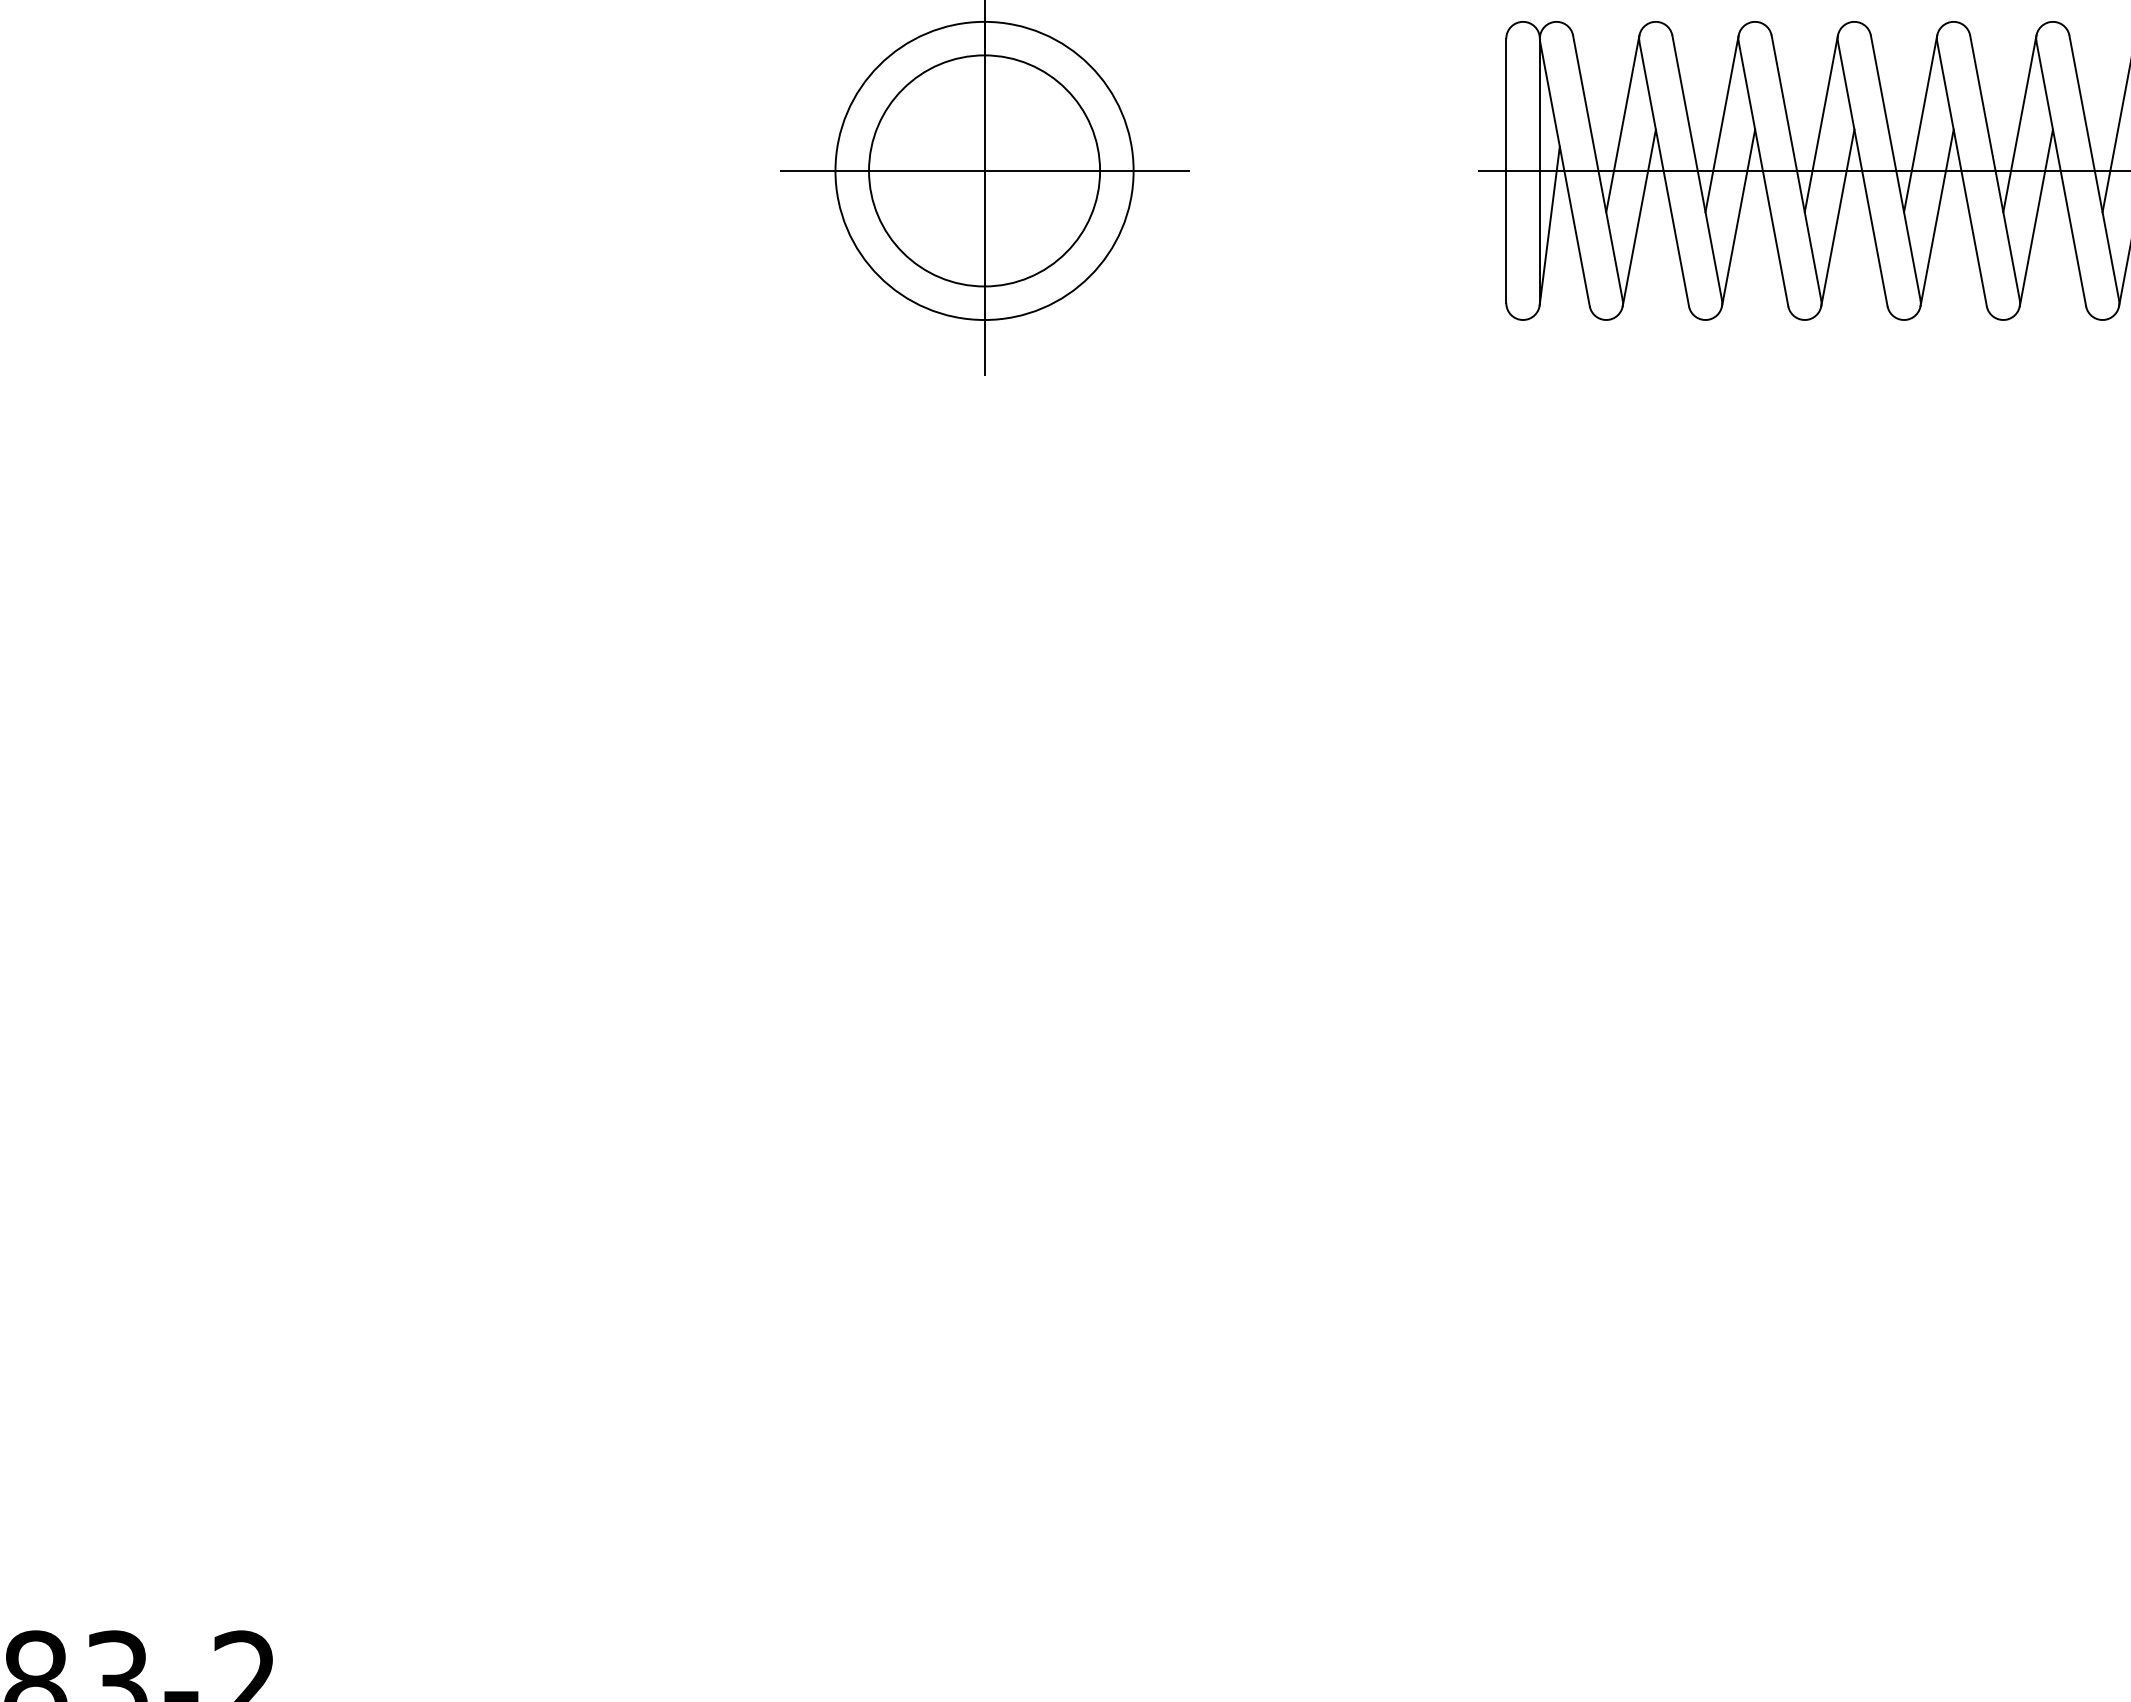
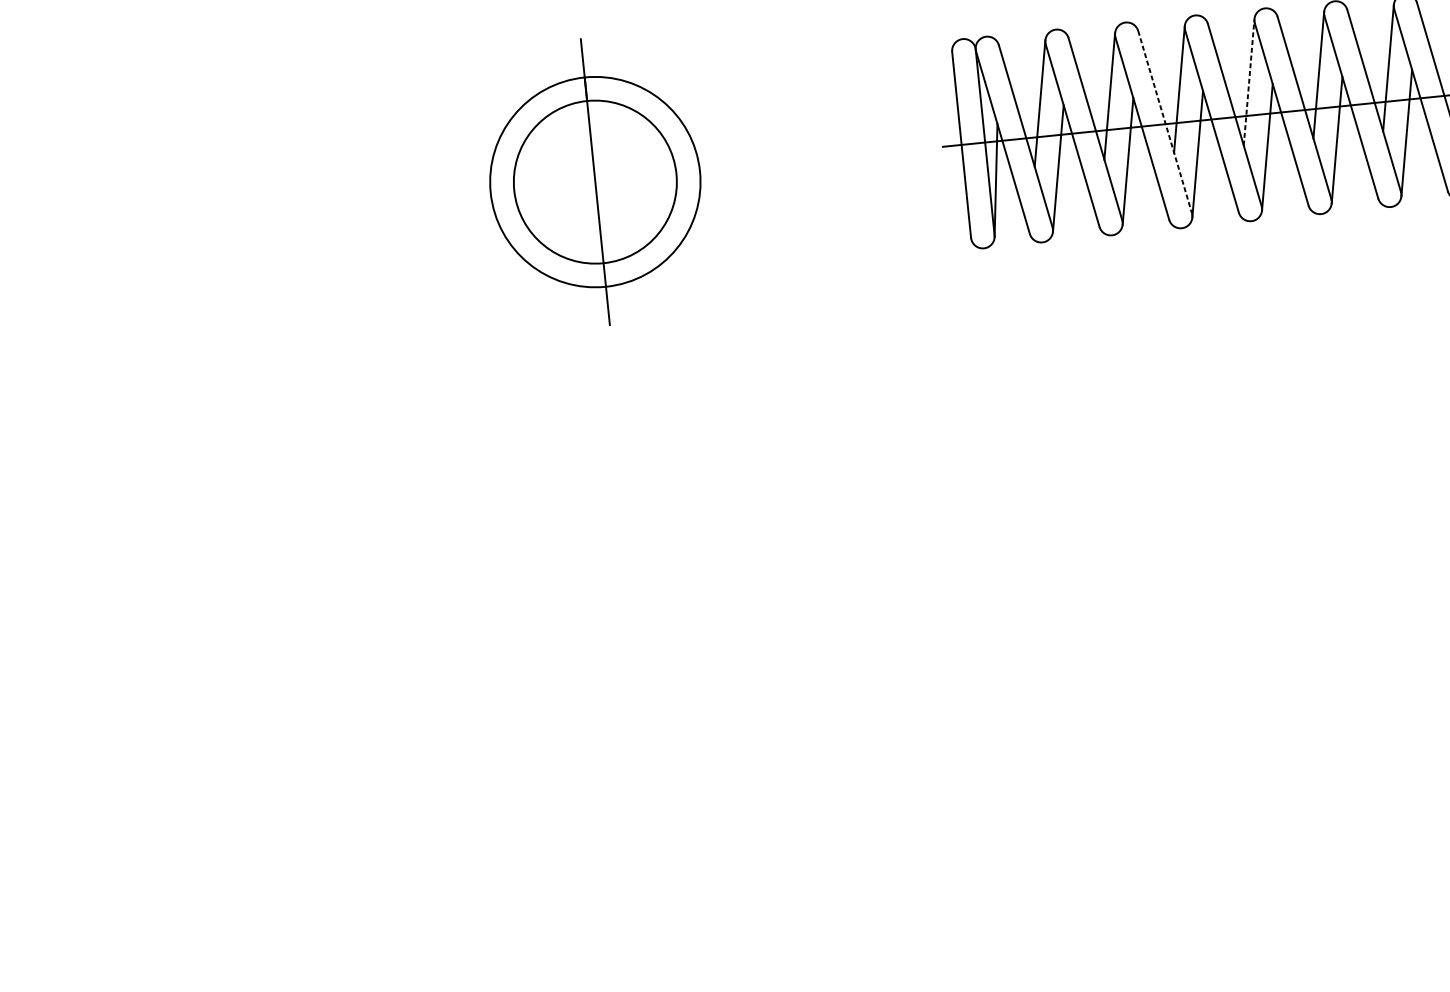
line: (1920, 123) -> (1249, 82), solid -> dashed
line: (1796, 167) -> (1165, 121), solid -> dashed
line: (984, 170) -> (595, 181), removed

